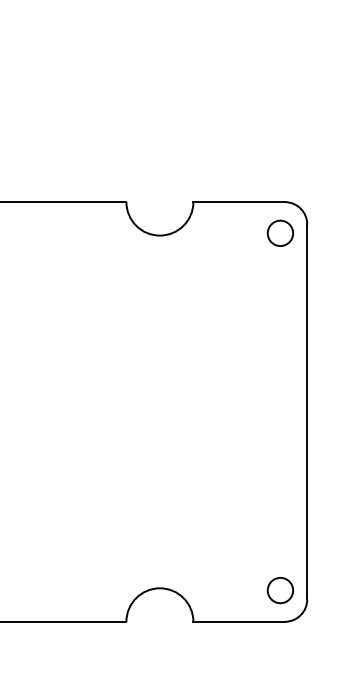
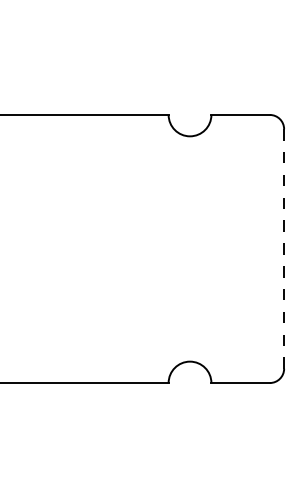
circle: (279, 232) -> (266, 134), removed
line: (307, 412) -> (284, 249), solid -> dashed
circle: (279, 589) -> (266, 362), removed

